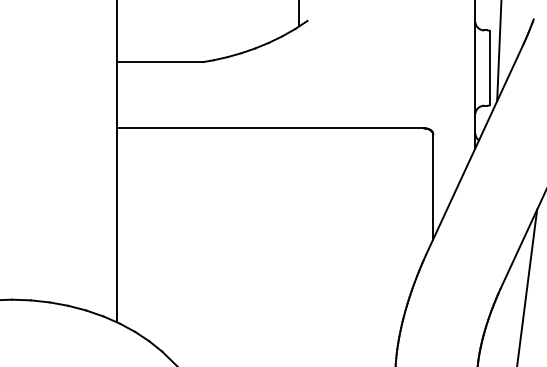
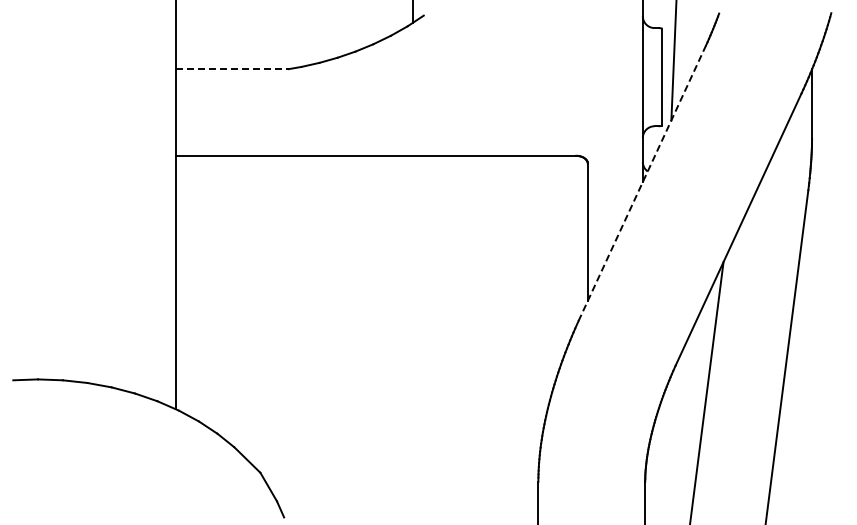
line: (160, 62) -> (232, 69), solid -> dashed
line: (475, 148) -> (642, 182), solid -> dashed

